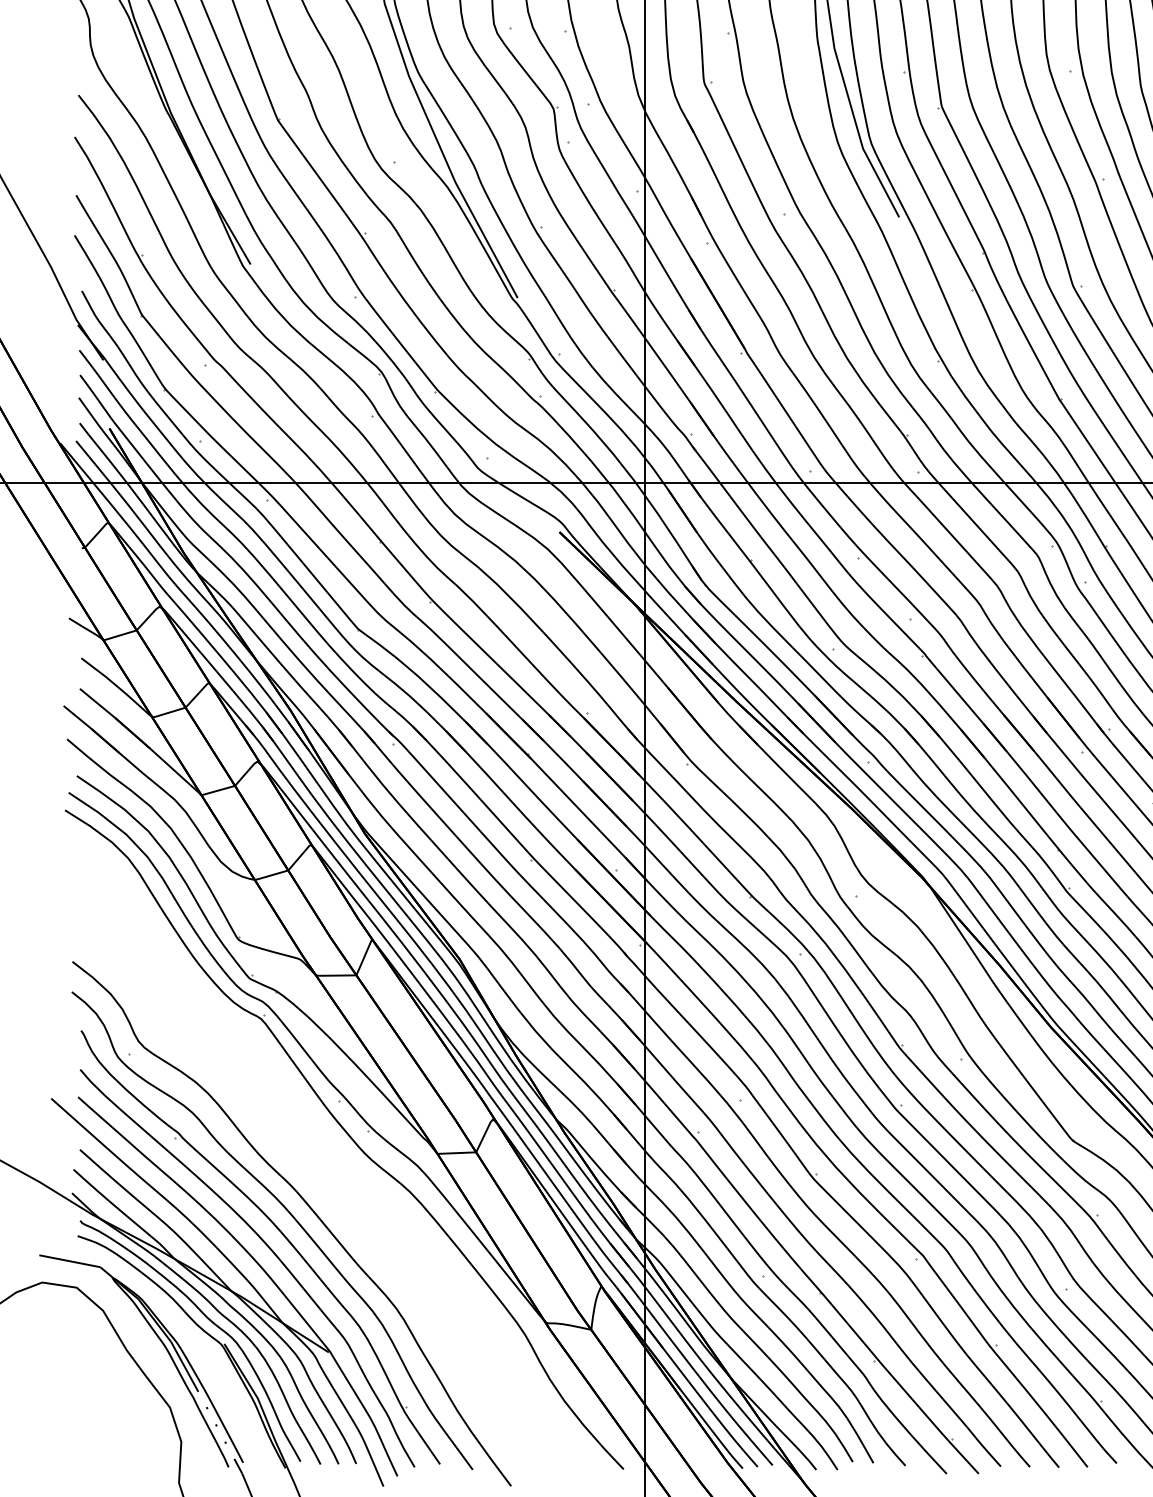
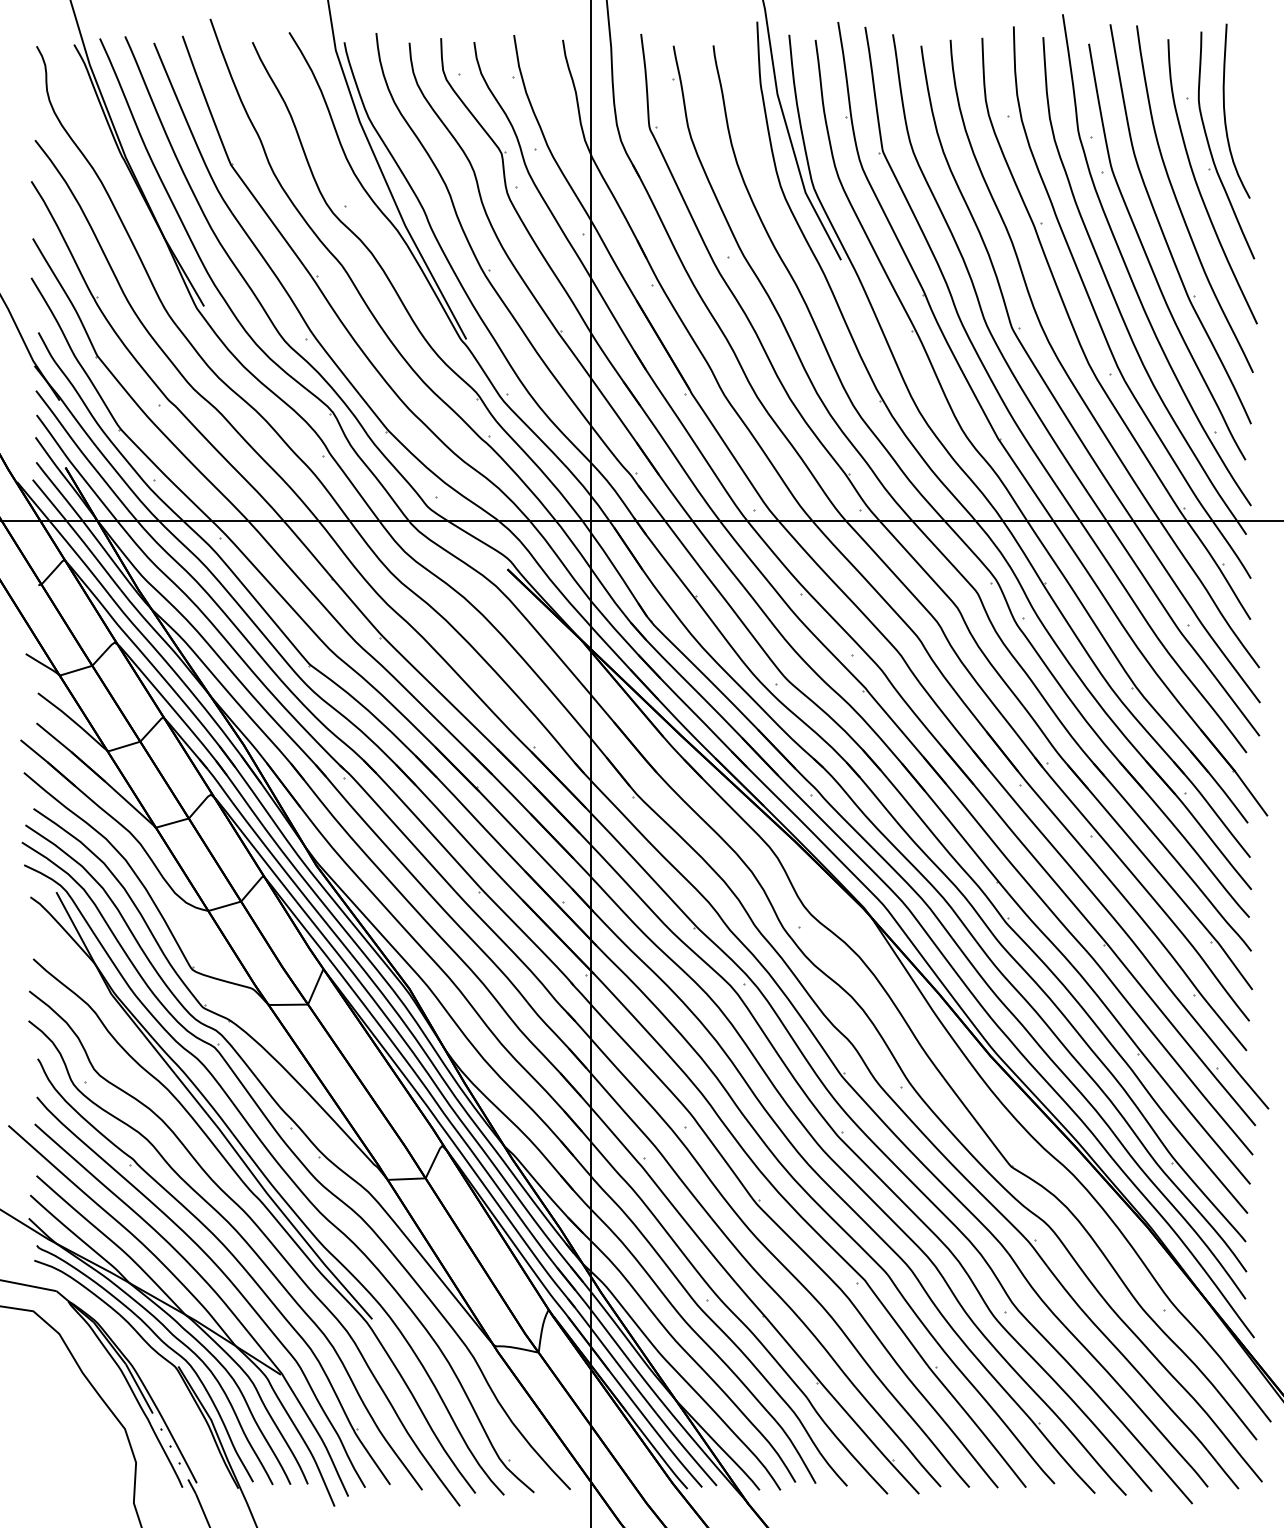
part: (334, 1149) -> (286, 1175), added

